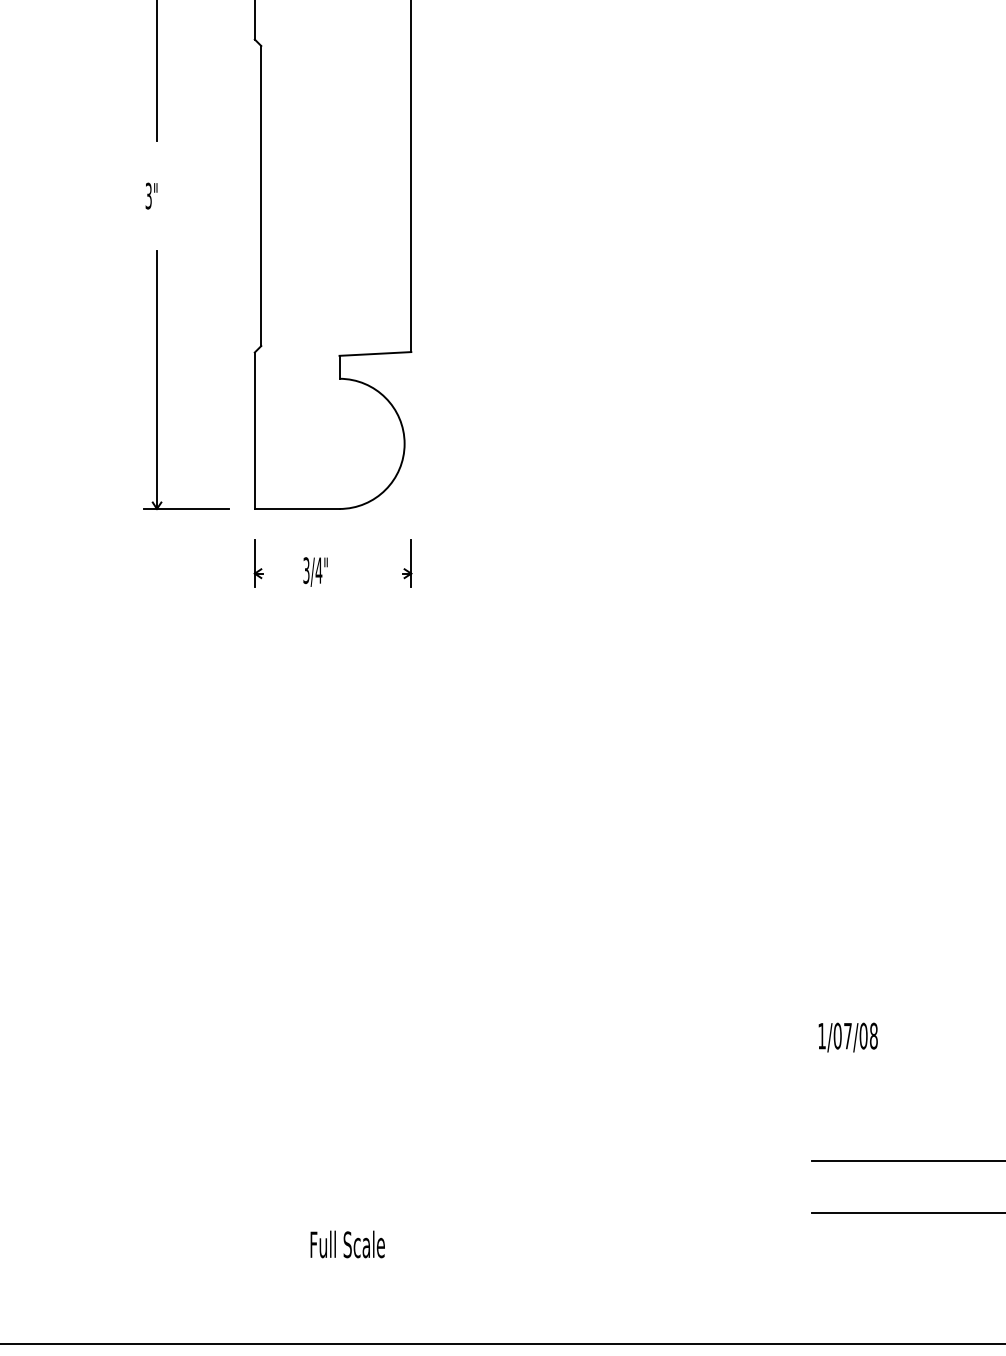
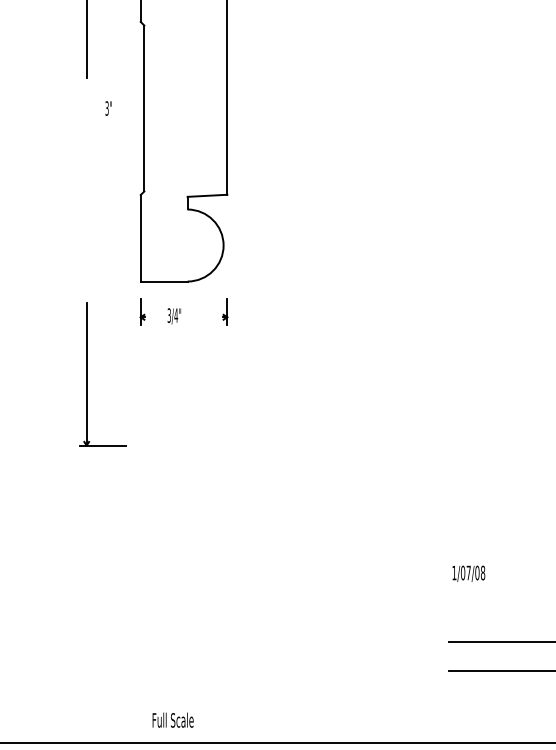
text: (151, 196) -> (108, 108), moved
part: (158, 380) -> (87, 374), moved
text: (346, 1243) -> (172, 719), moved

